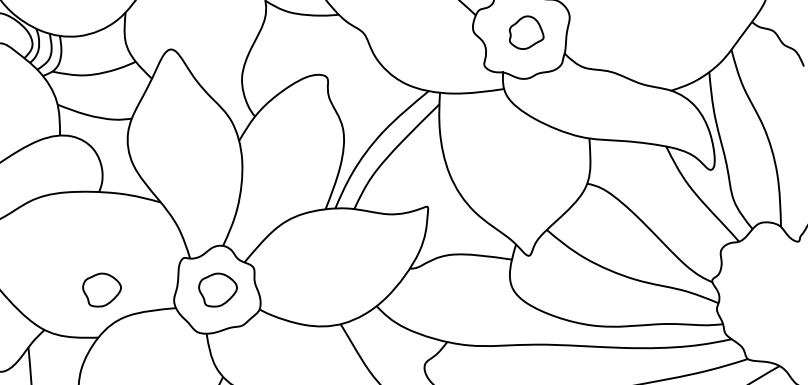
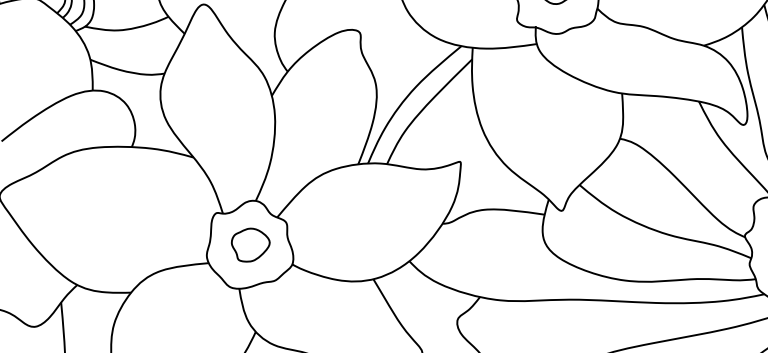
part: (101, 289) -> (134, 244), removed

